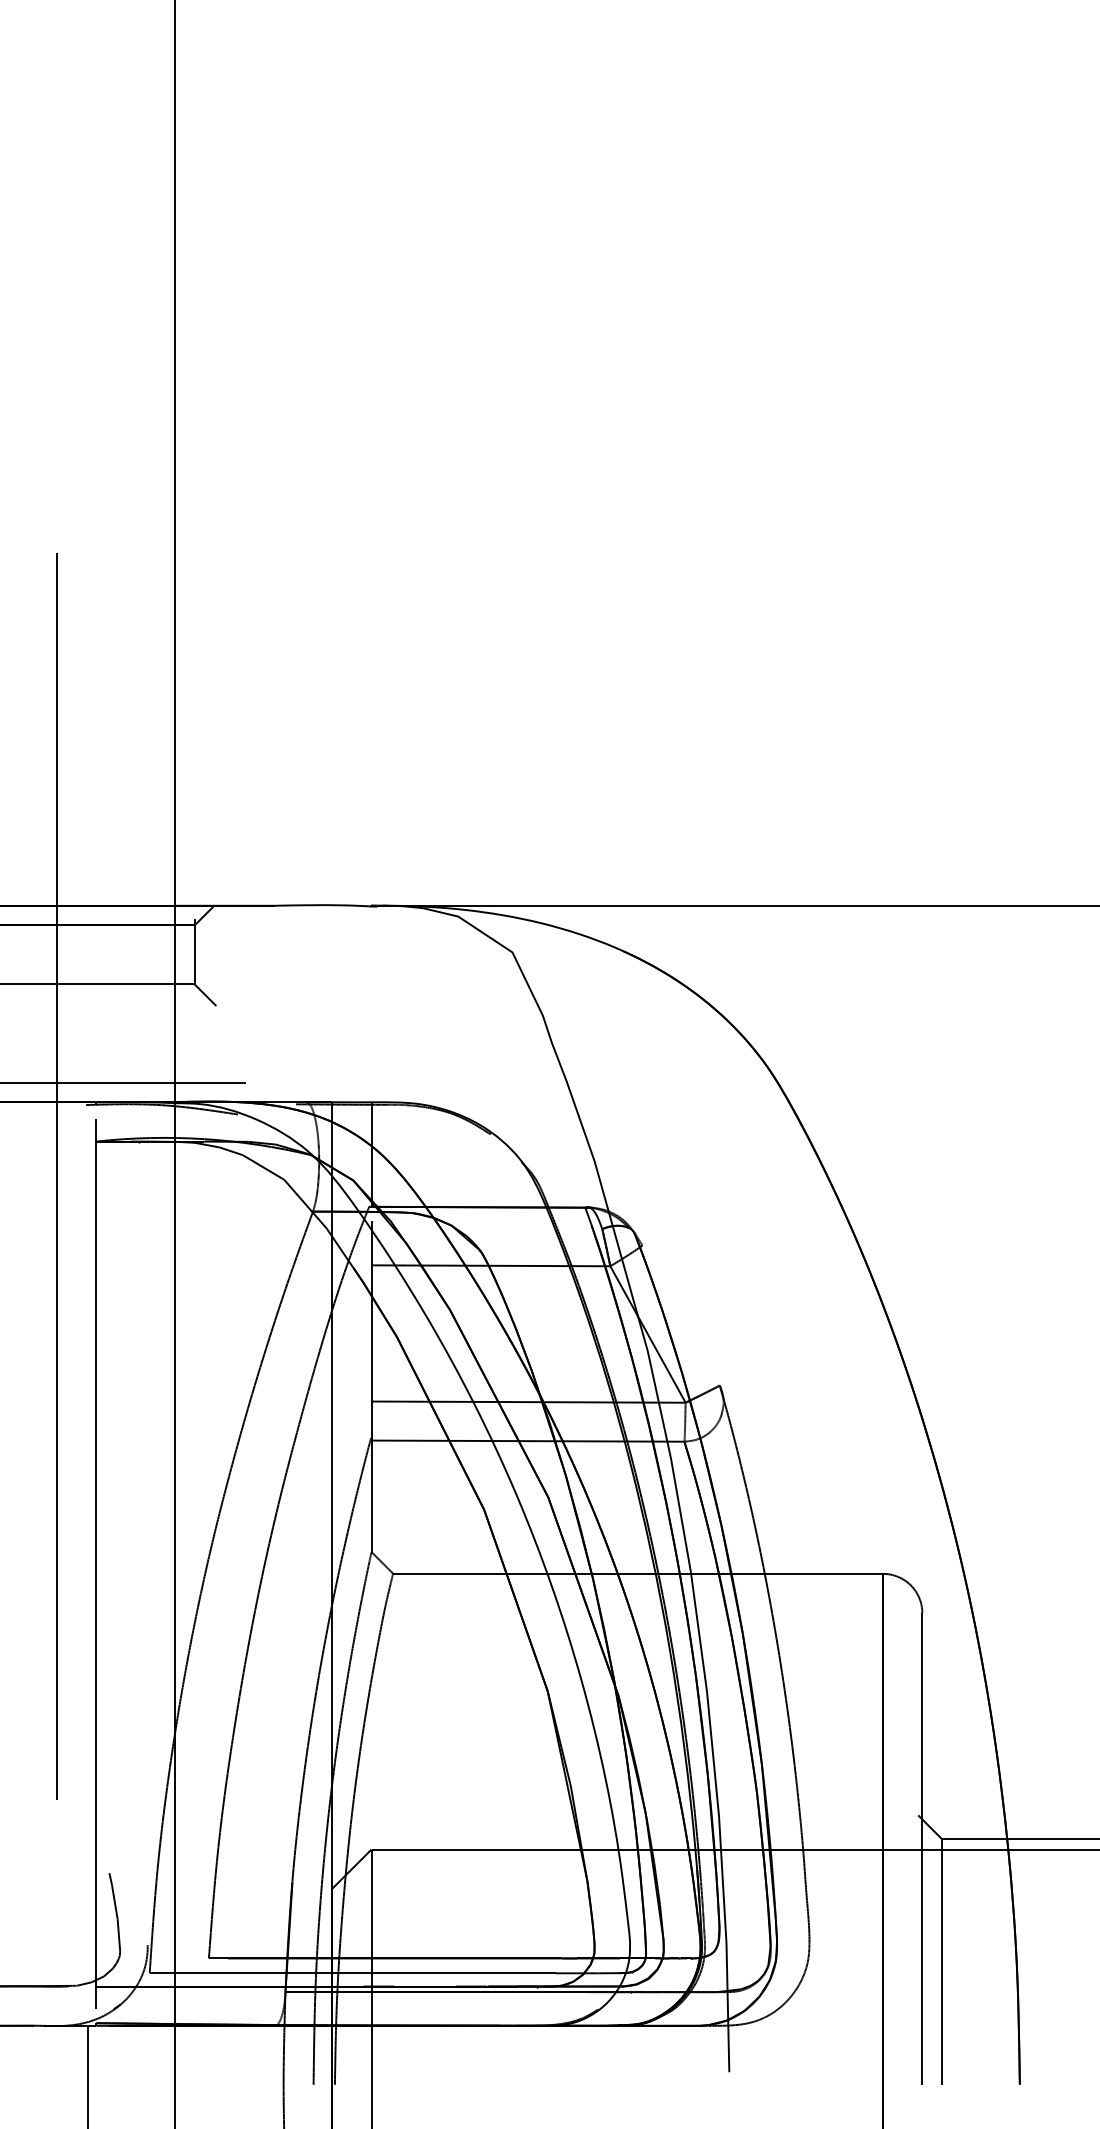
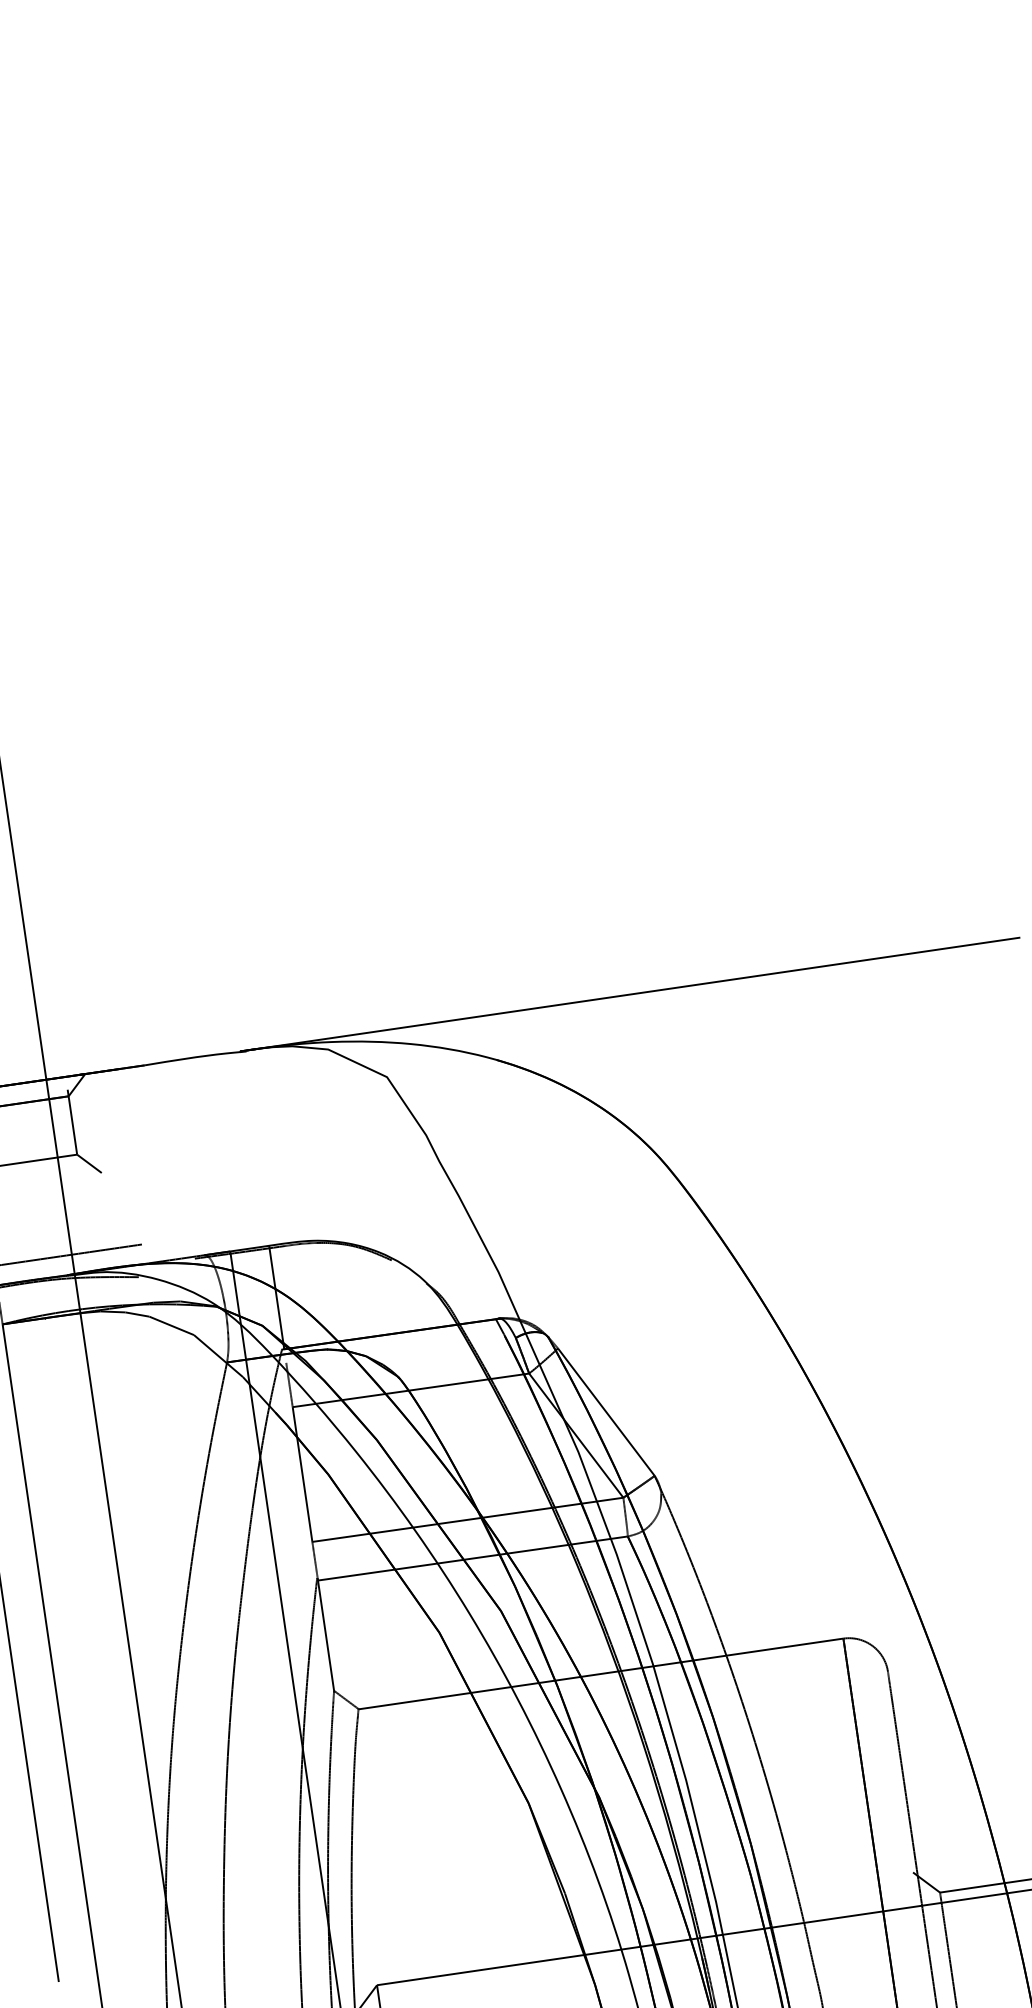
line: (680, 1315) -> (605, 1412), added

